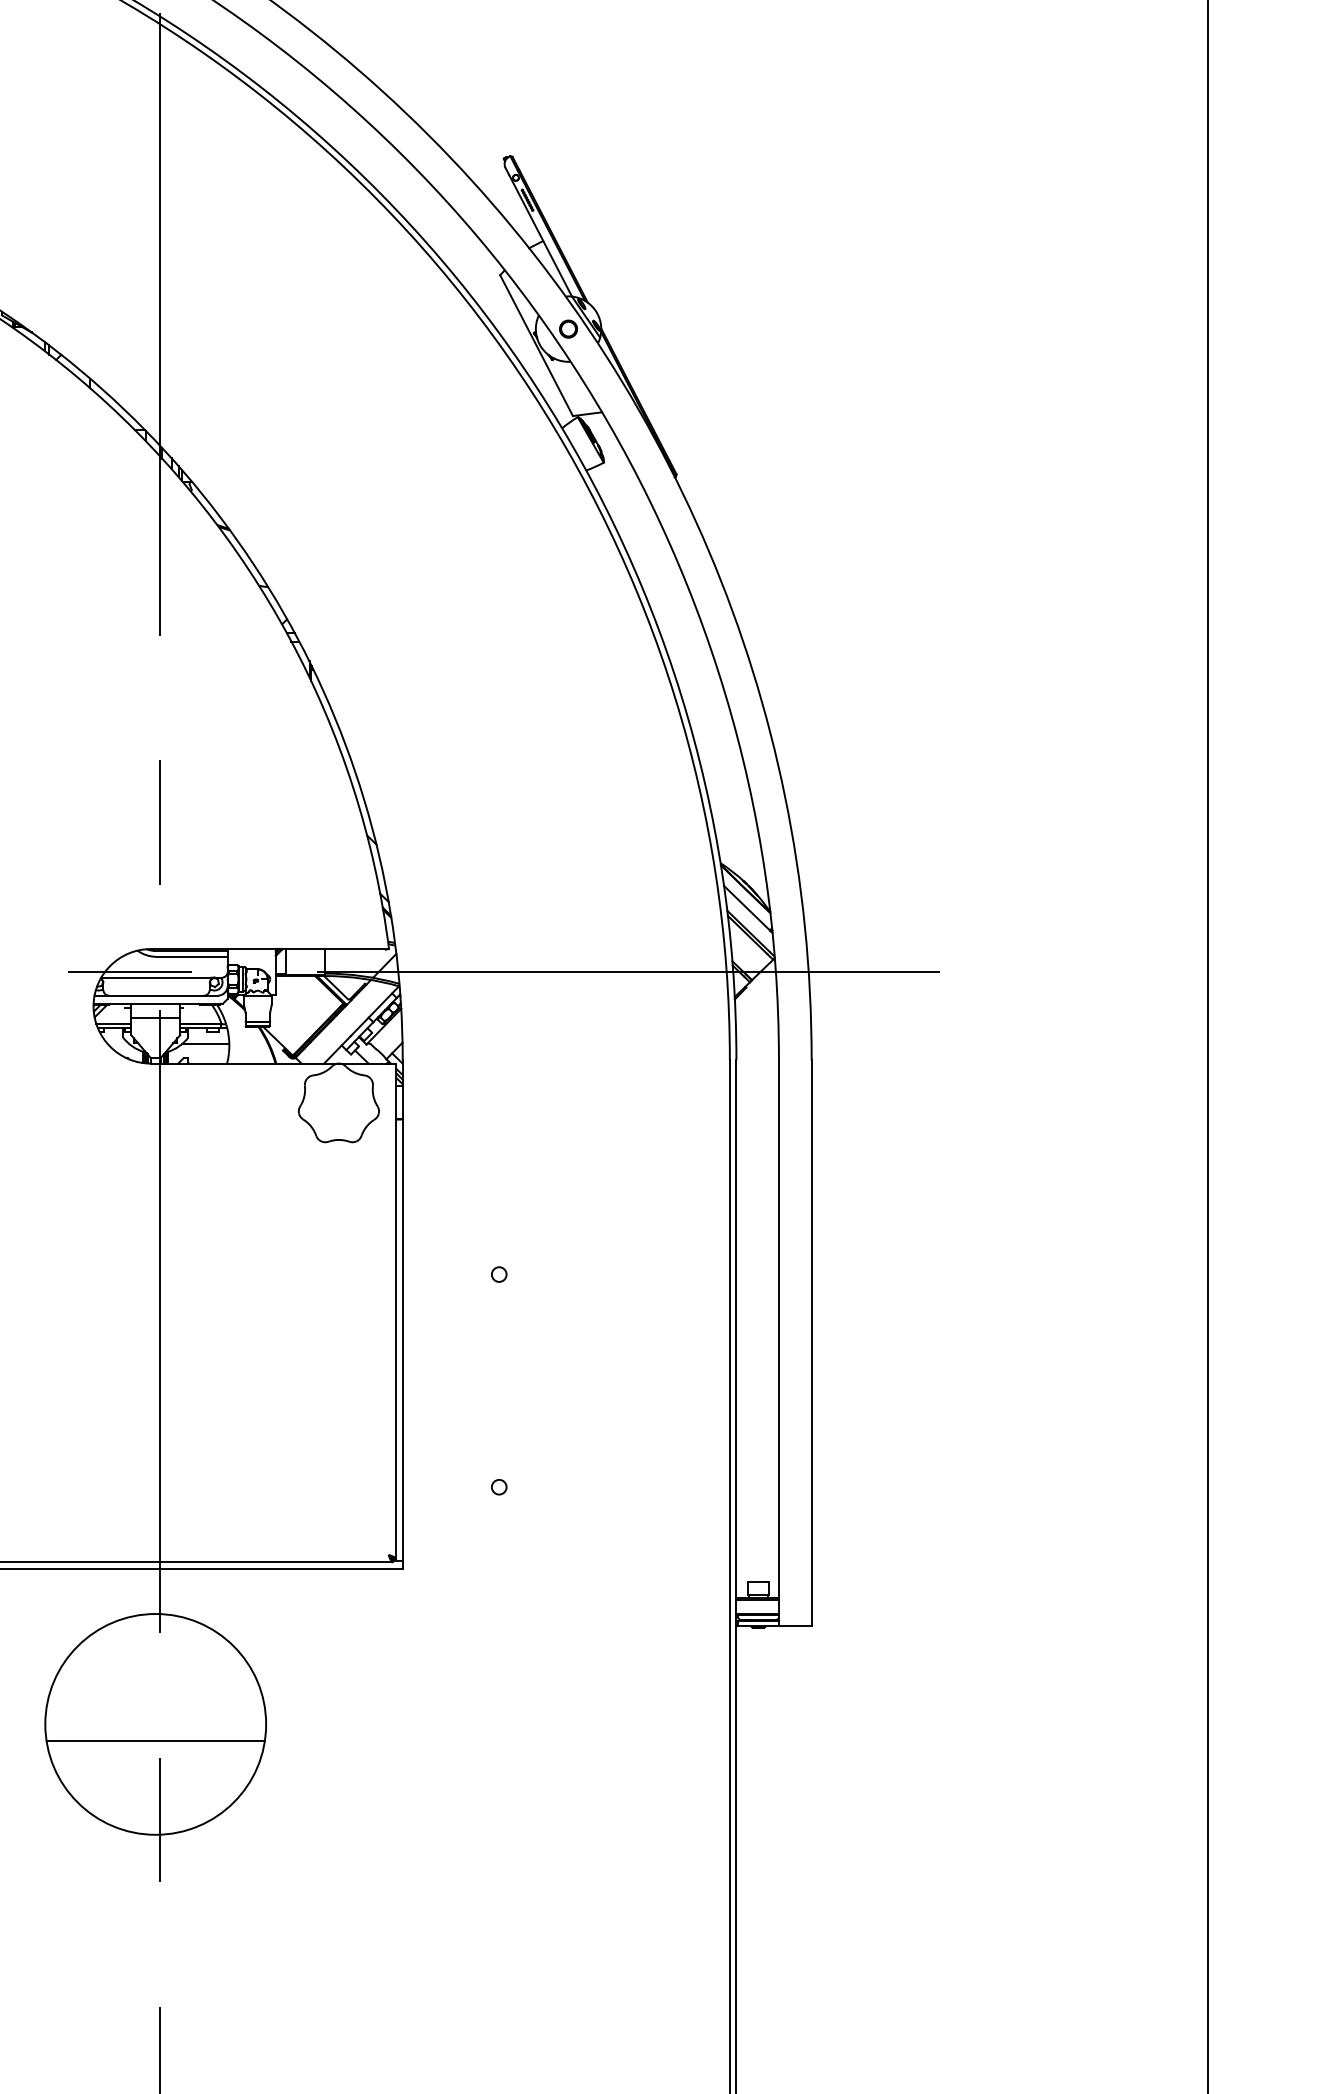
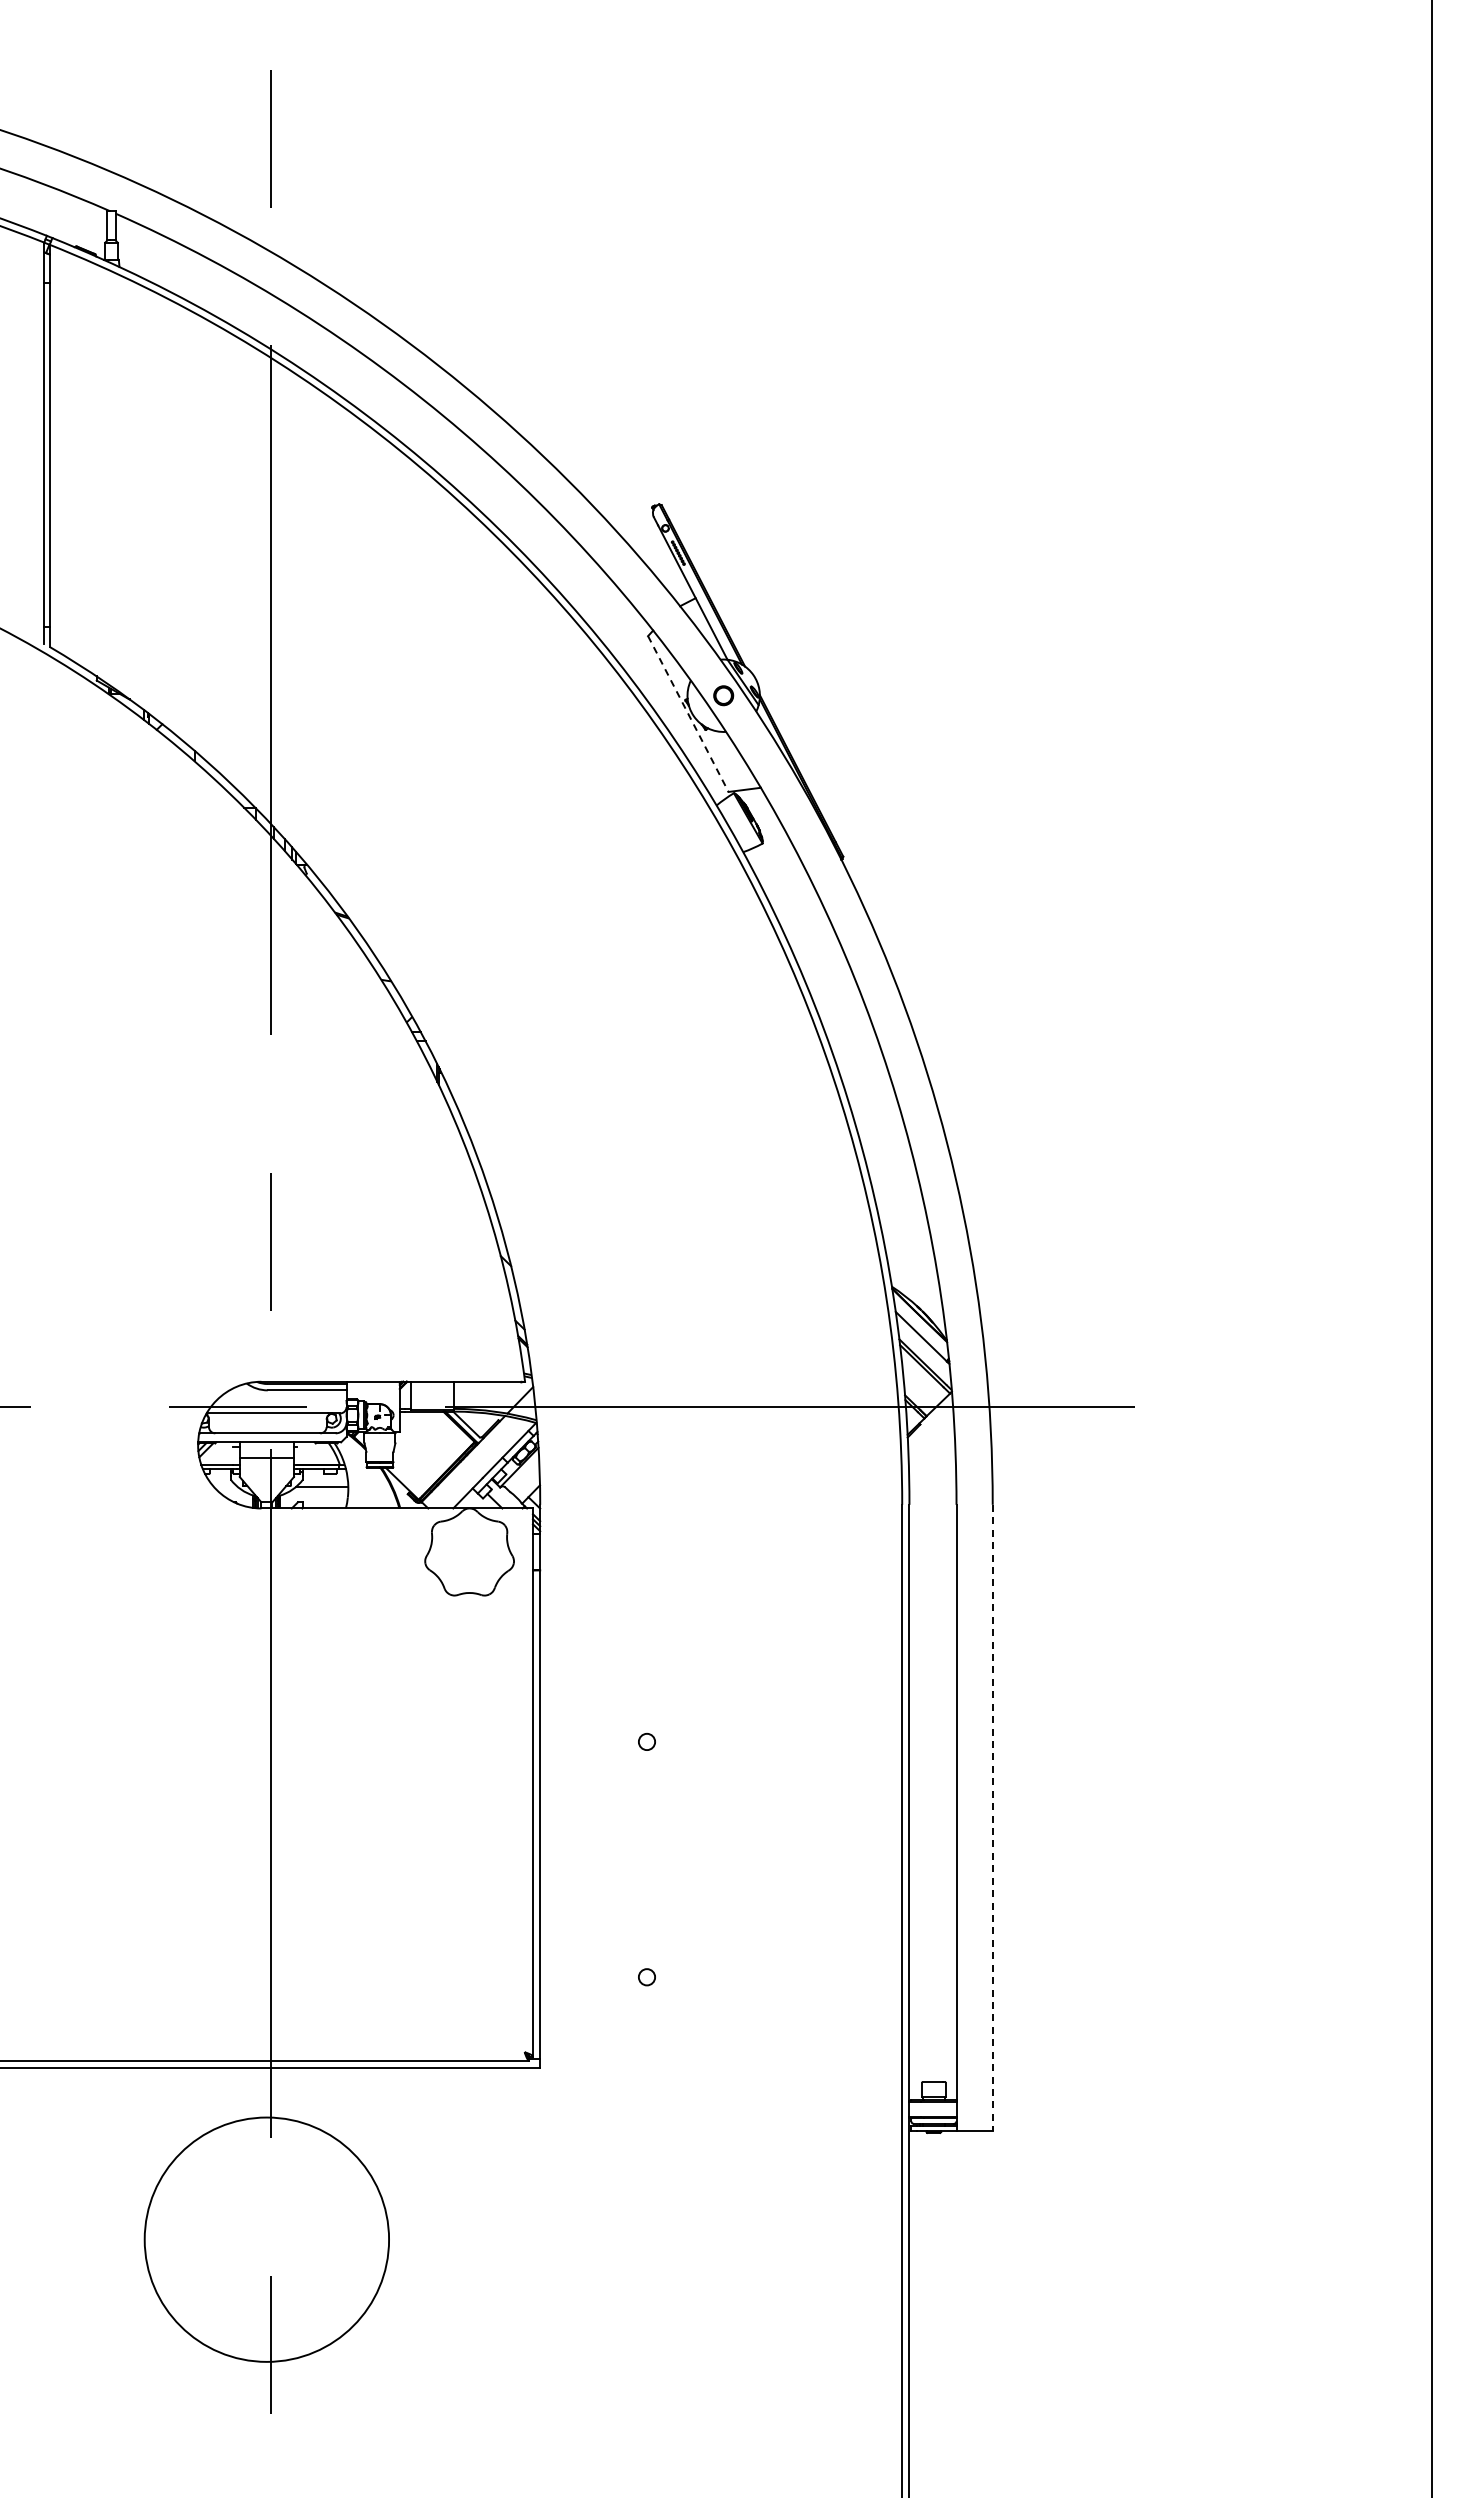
line: (536, 346) -> (688, 714), solid -> dashed
line: (811, 1343) -> (992, 1818), solid -> dashed
line: (155, 1740) -> (266, 2257), removed

